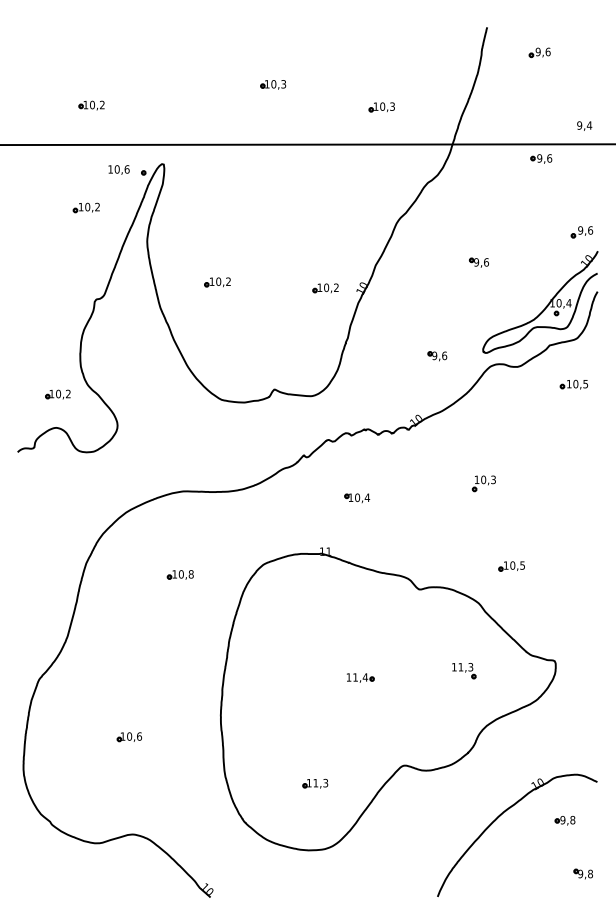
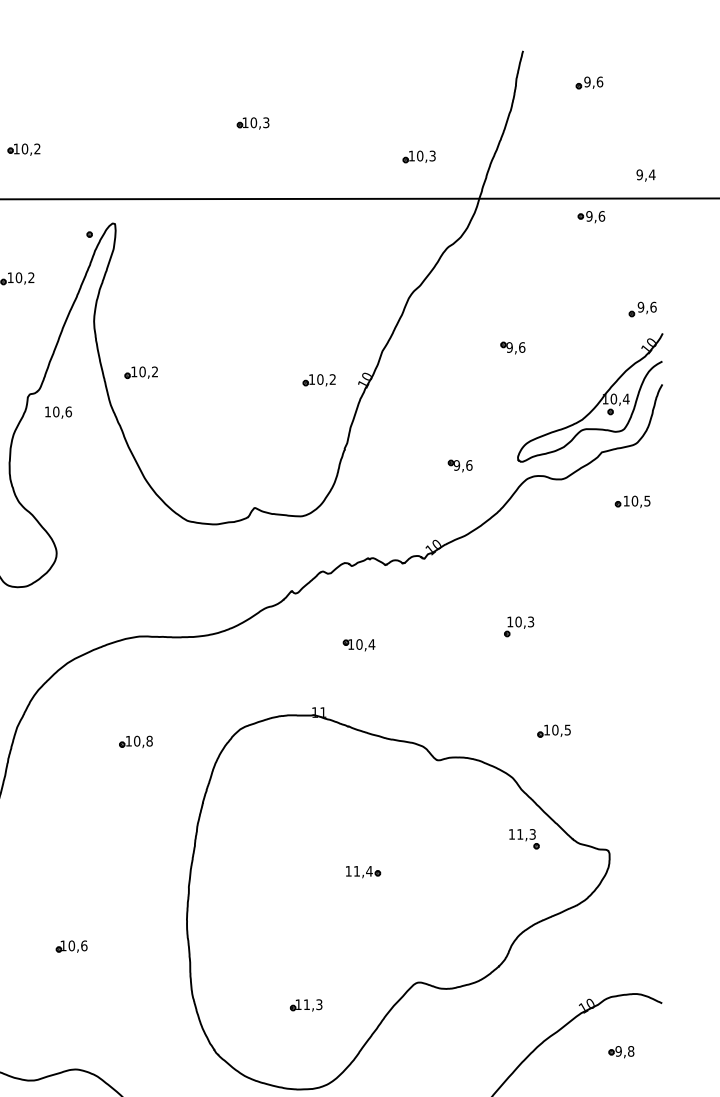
part: (381, 107) -> (418, 157), moved
text: (118, 169) -> (57, 412), moved
part: (217, 282) -> (141, 372), moved
part: (464, 671) -> (524, 839), moved

